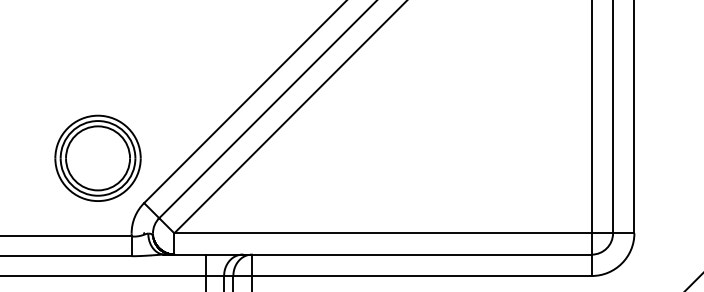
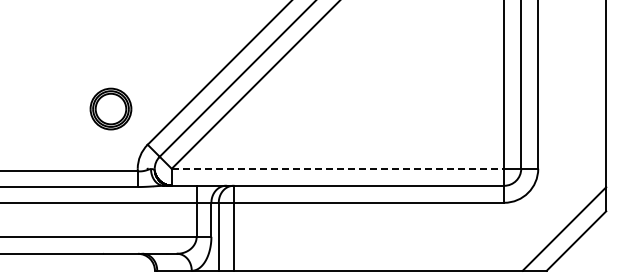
part: (97, 157) -> (110, 108), size x0.6
line: (383, 232) -> (338, 168), solid -> dashed

